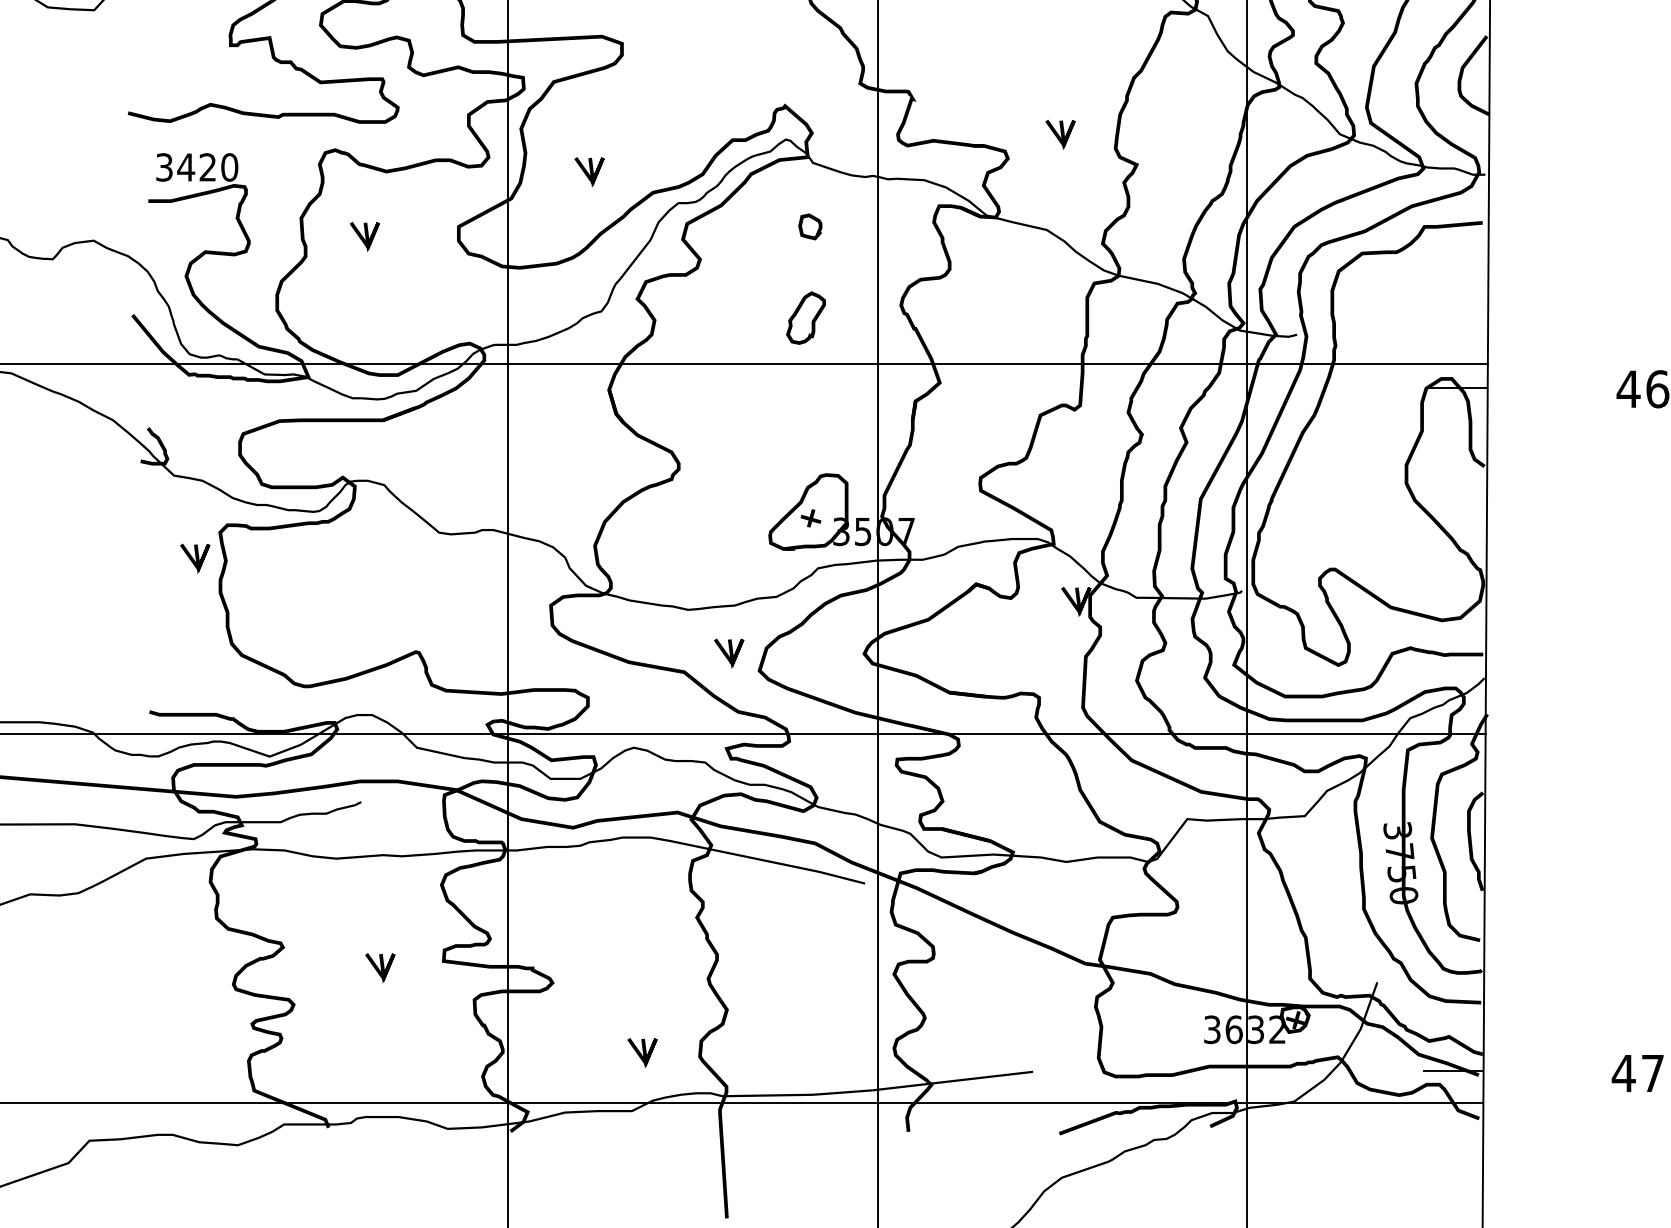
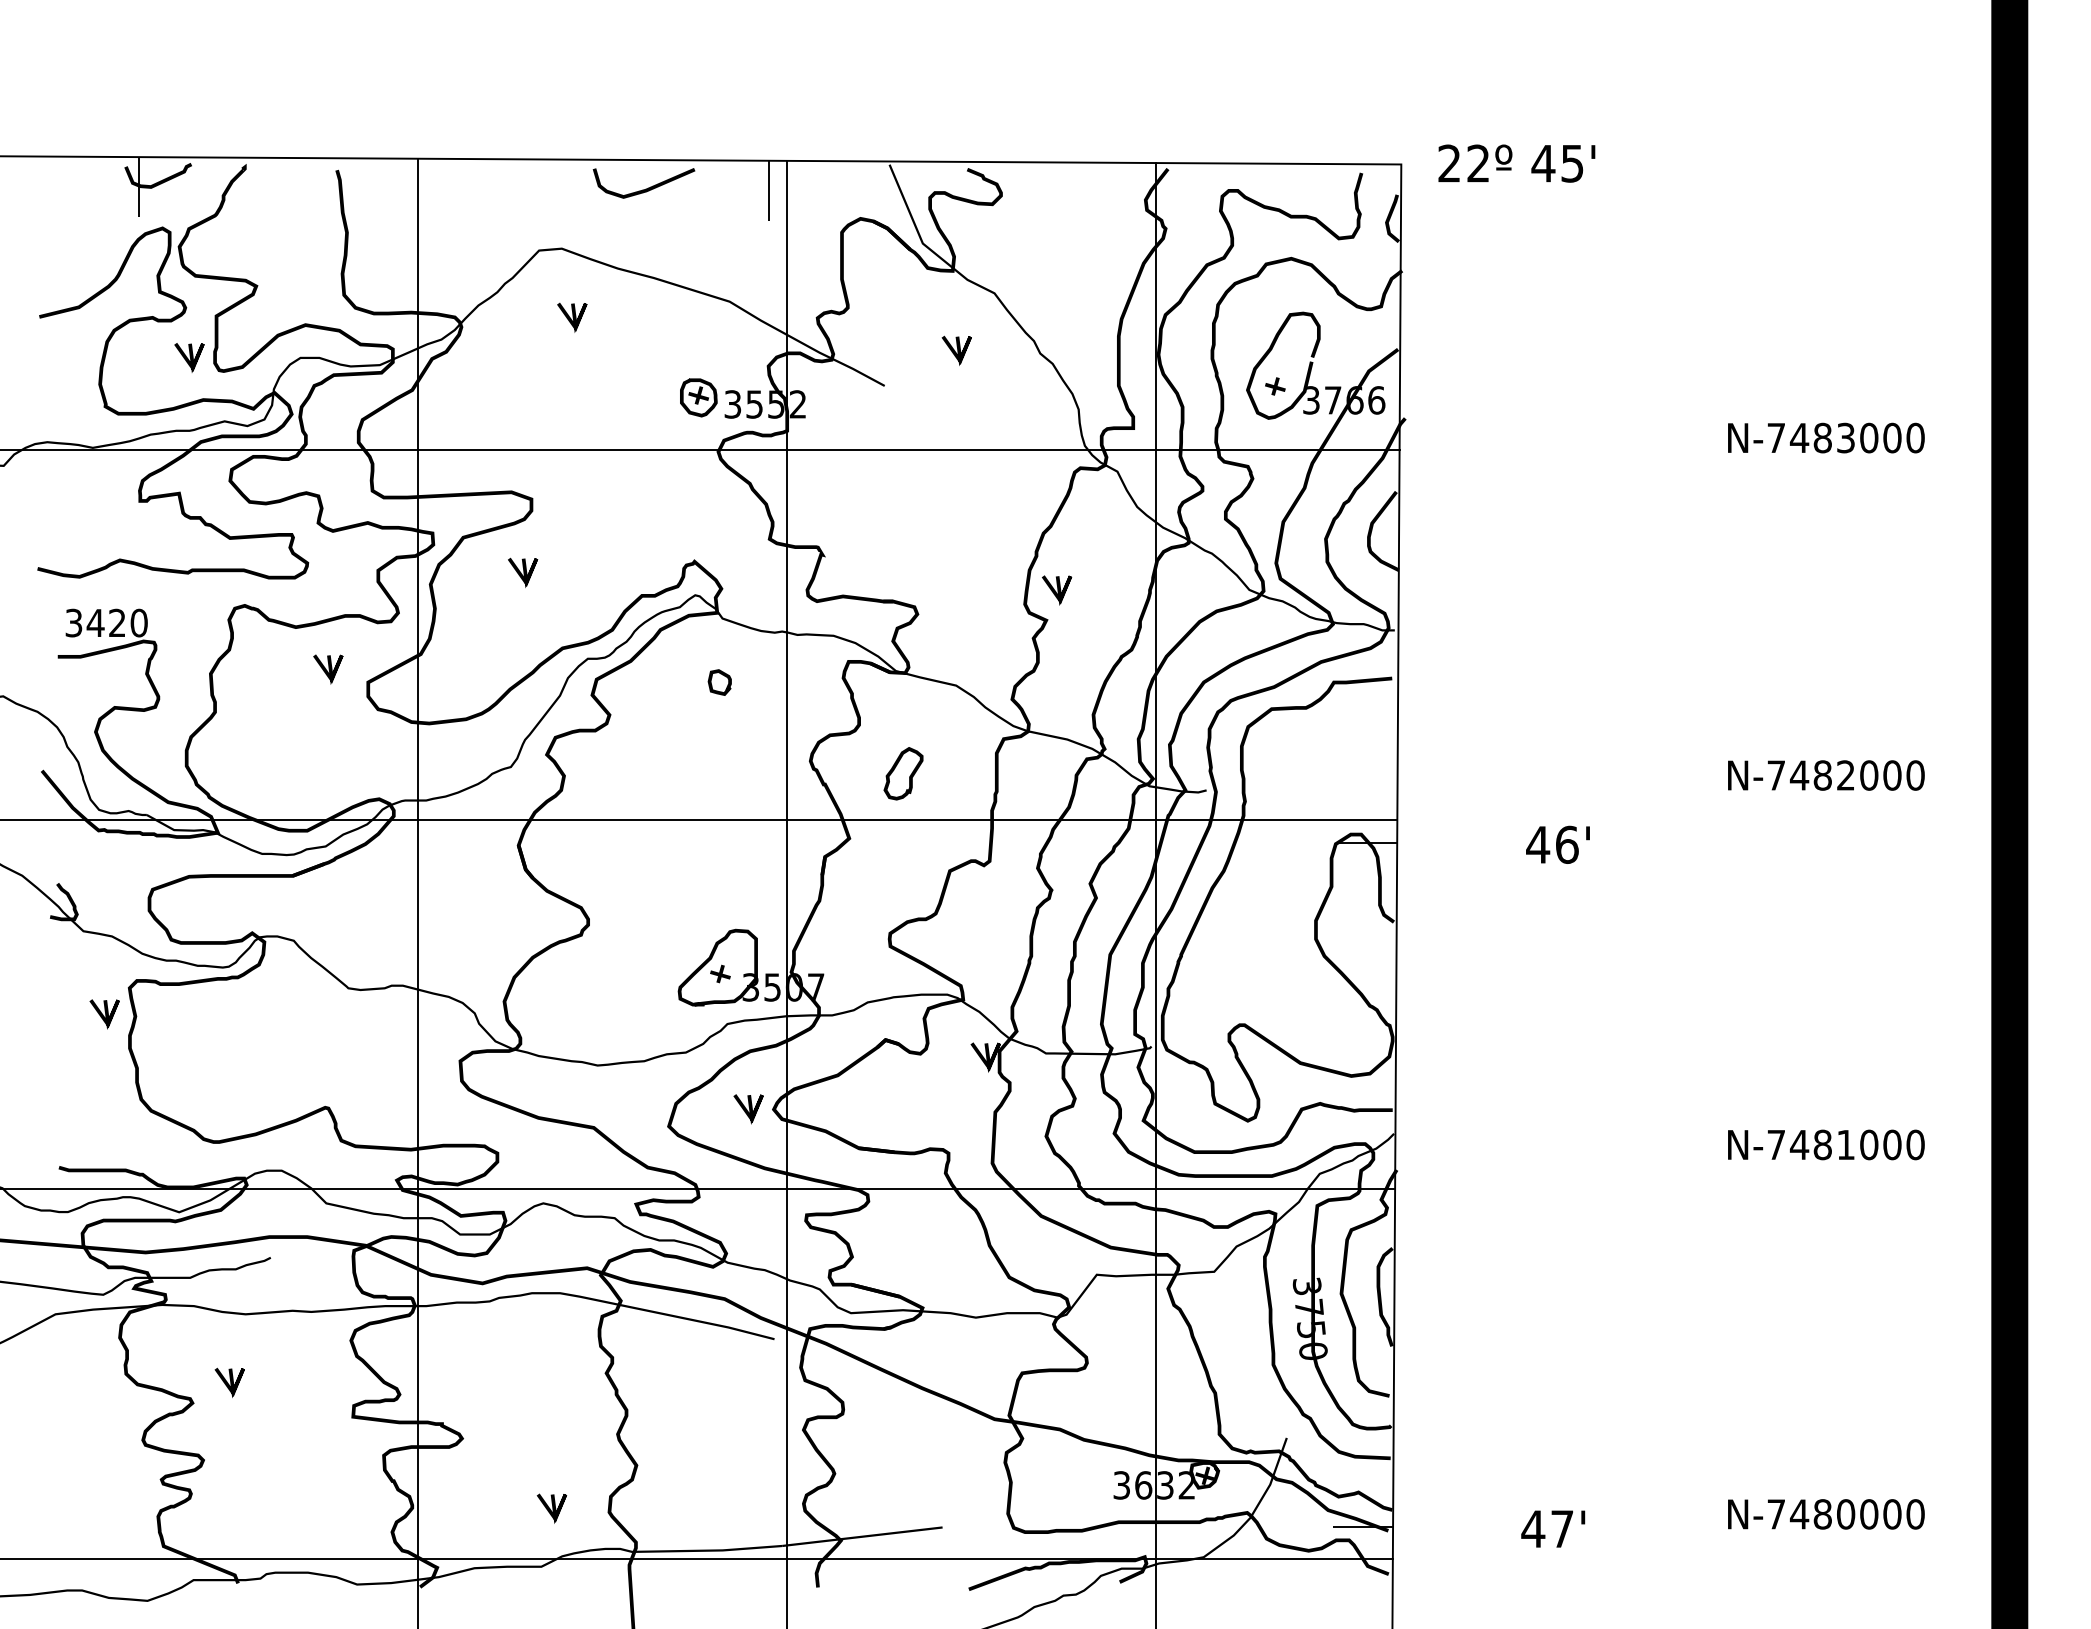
line: (1061, 134) -> (1057, 590), moved
line: (590, 171) -> (523, 572), moved
line: (365, 236) -> (328, 669), moved
curve: (812, 320) -> (909, 776), moved
line: (728, 653) -> (747, 1109), moved
line: (381, 967) -> (230, 1382), moved

